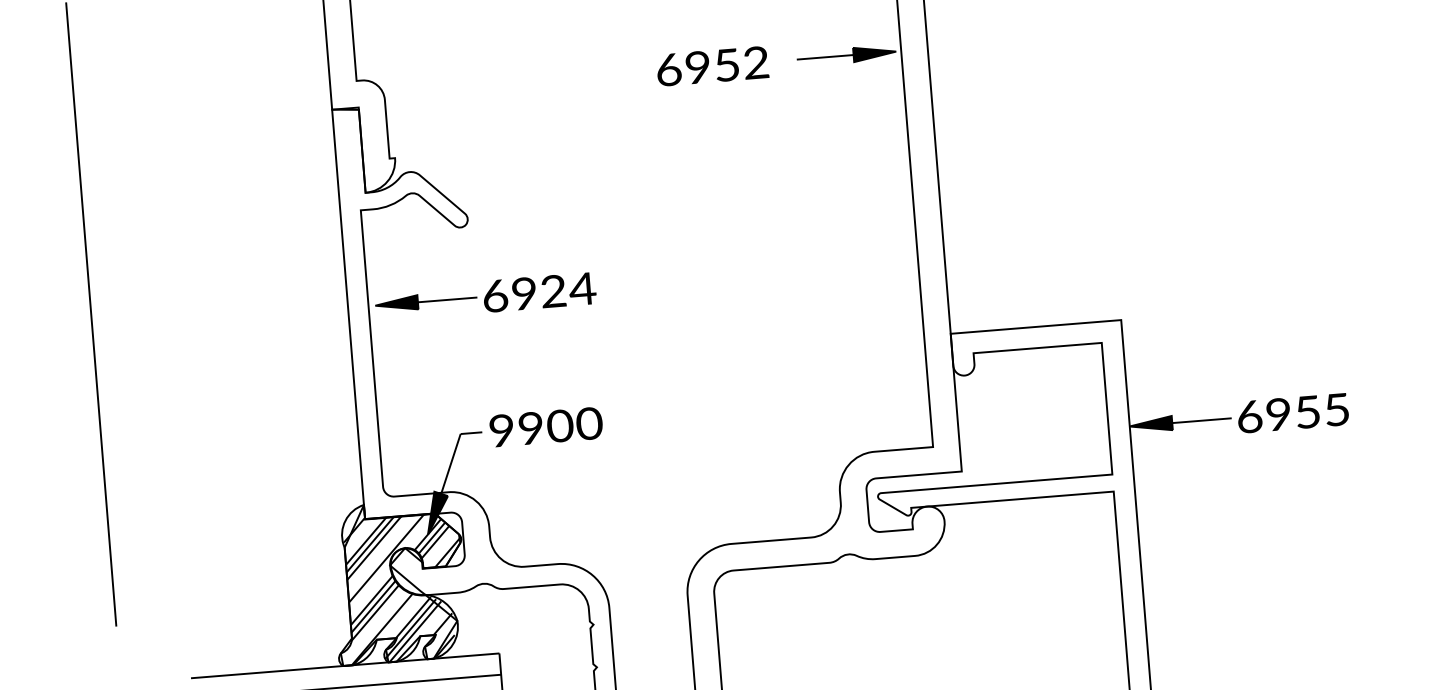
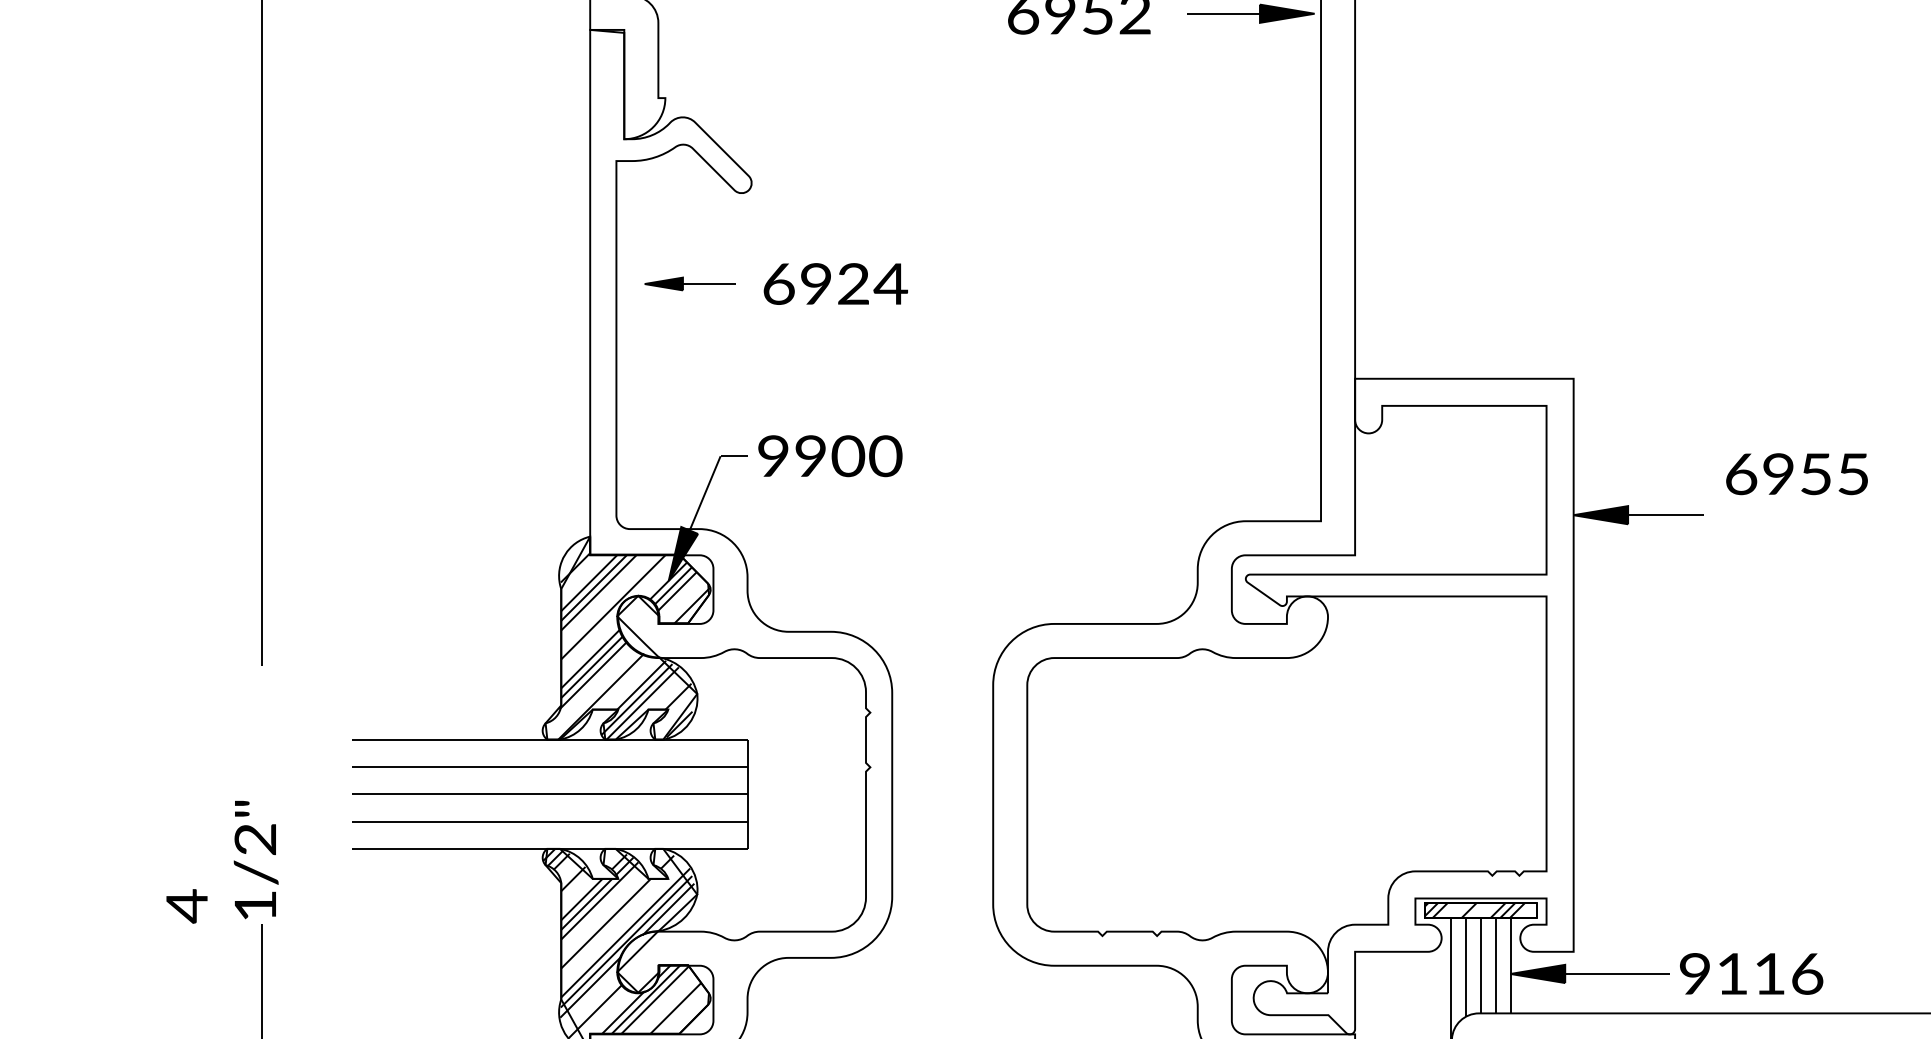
part: (426, 301) -> (690, 283), size x0.7
text: (1292, 413) -> (1796, 474), moved

